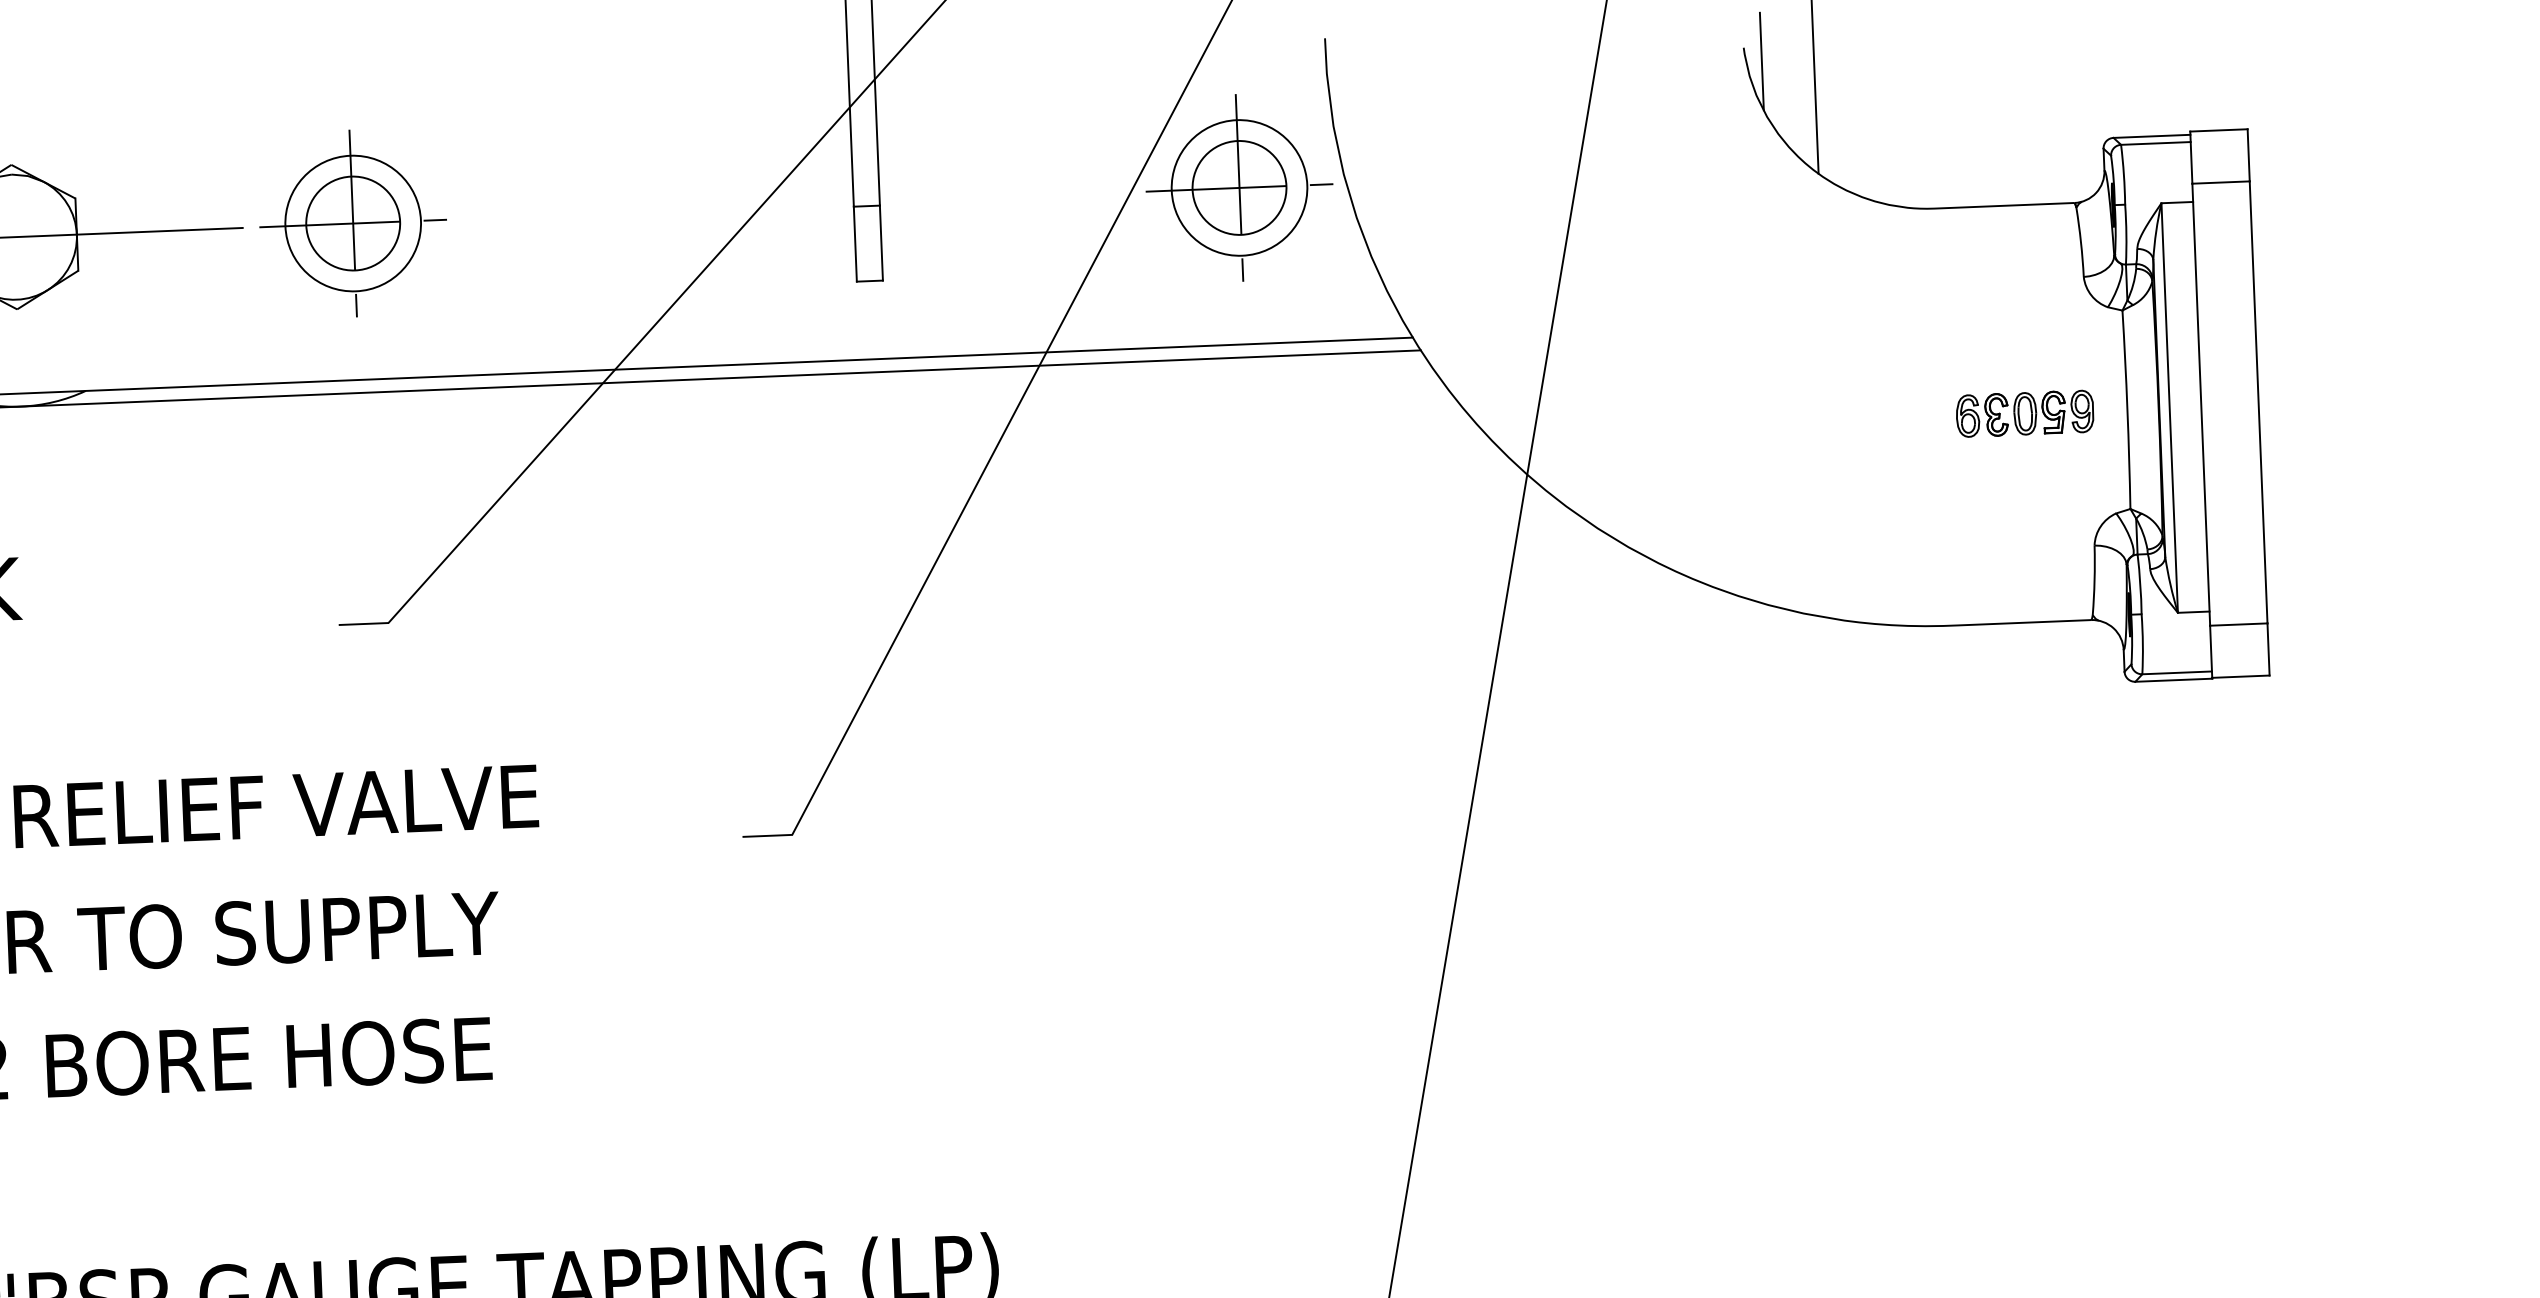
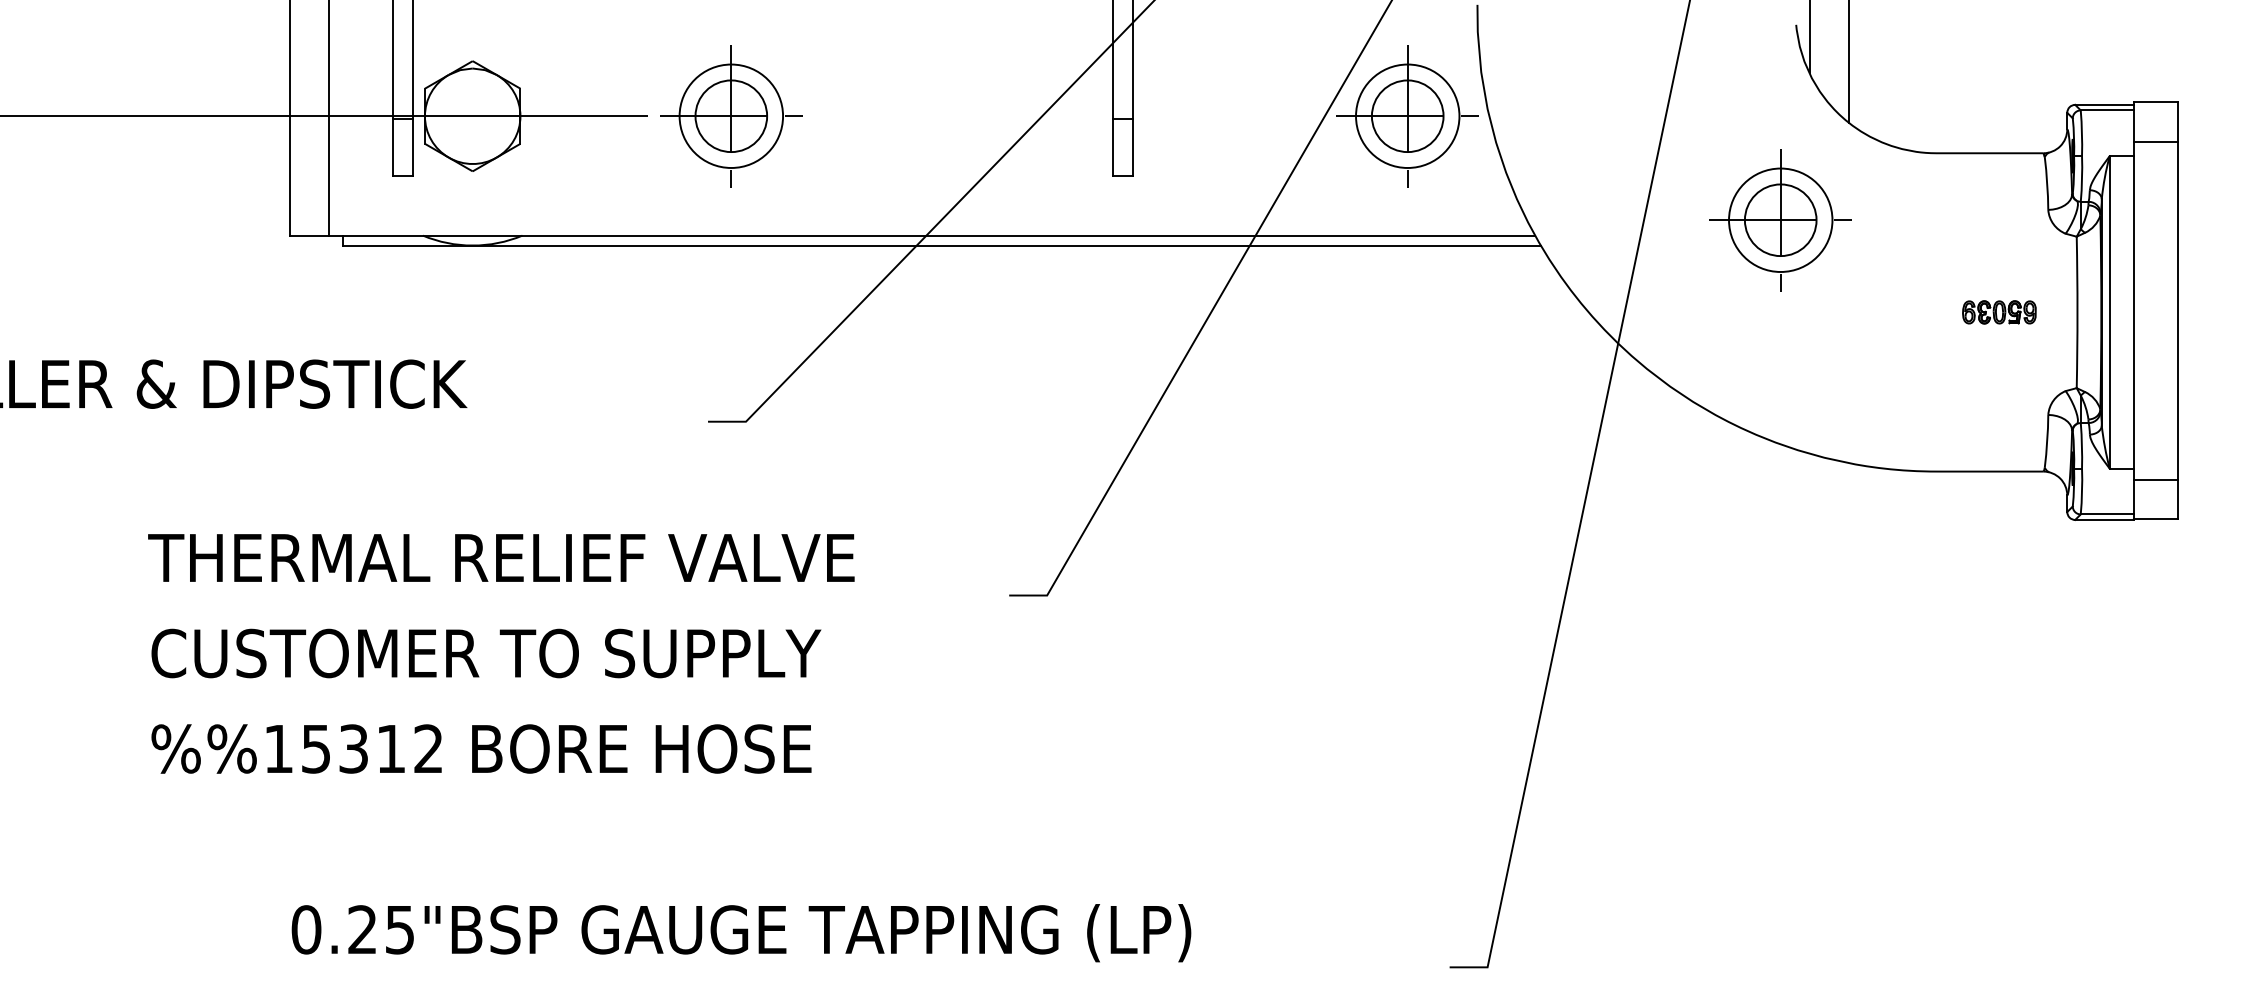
part: (1733, 304) -> (1780, 220), added
part: (2025, 413) -> (1999, 312), size x0.7

